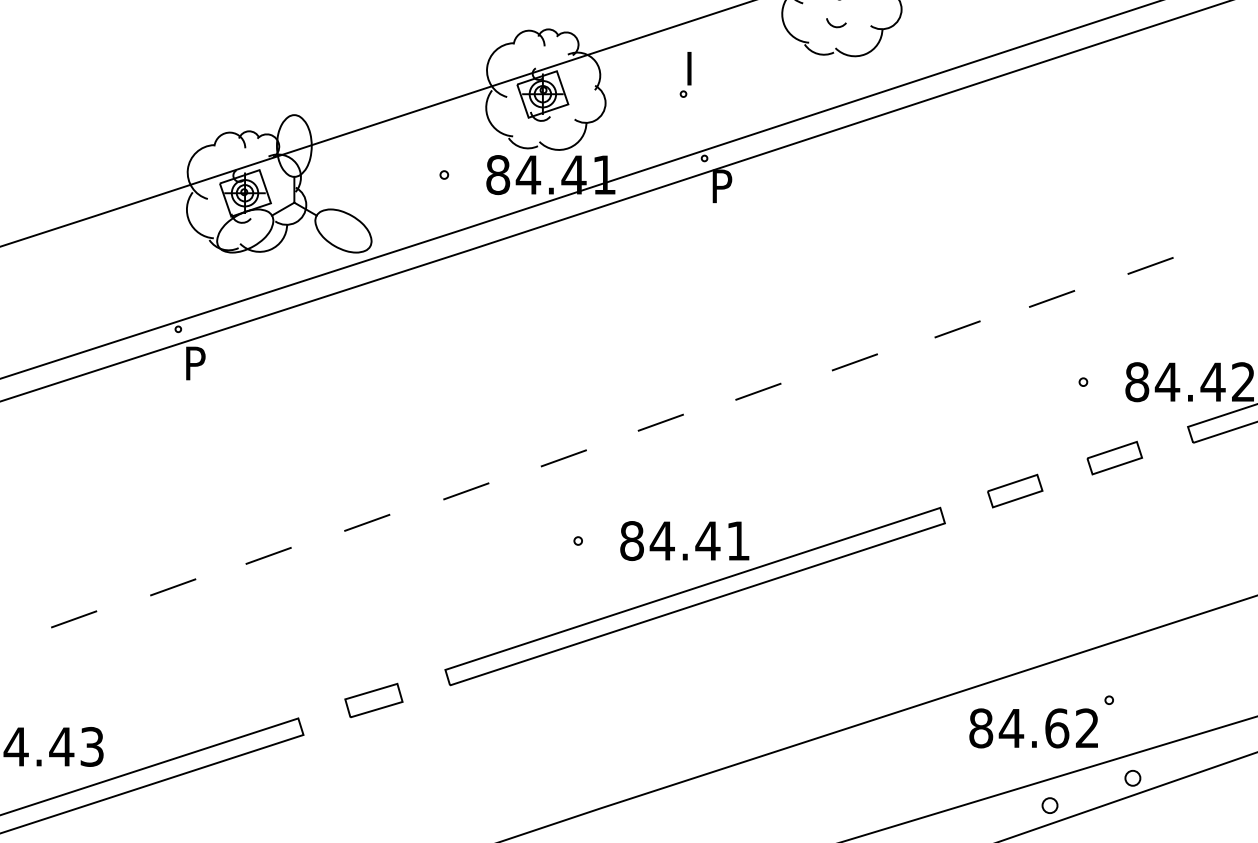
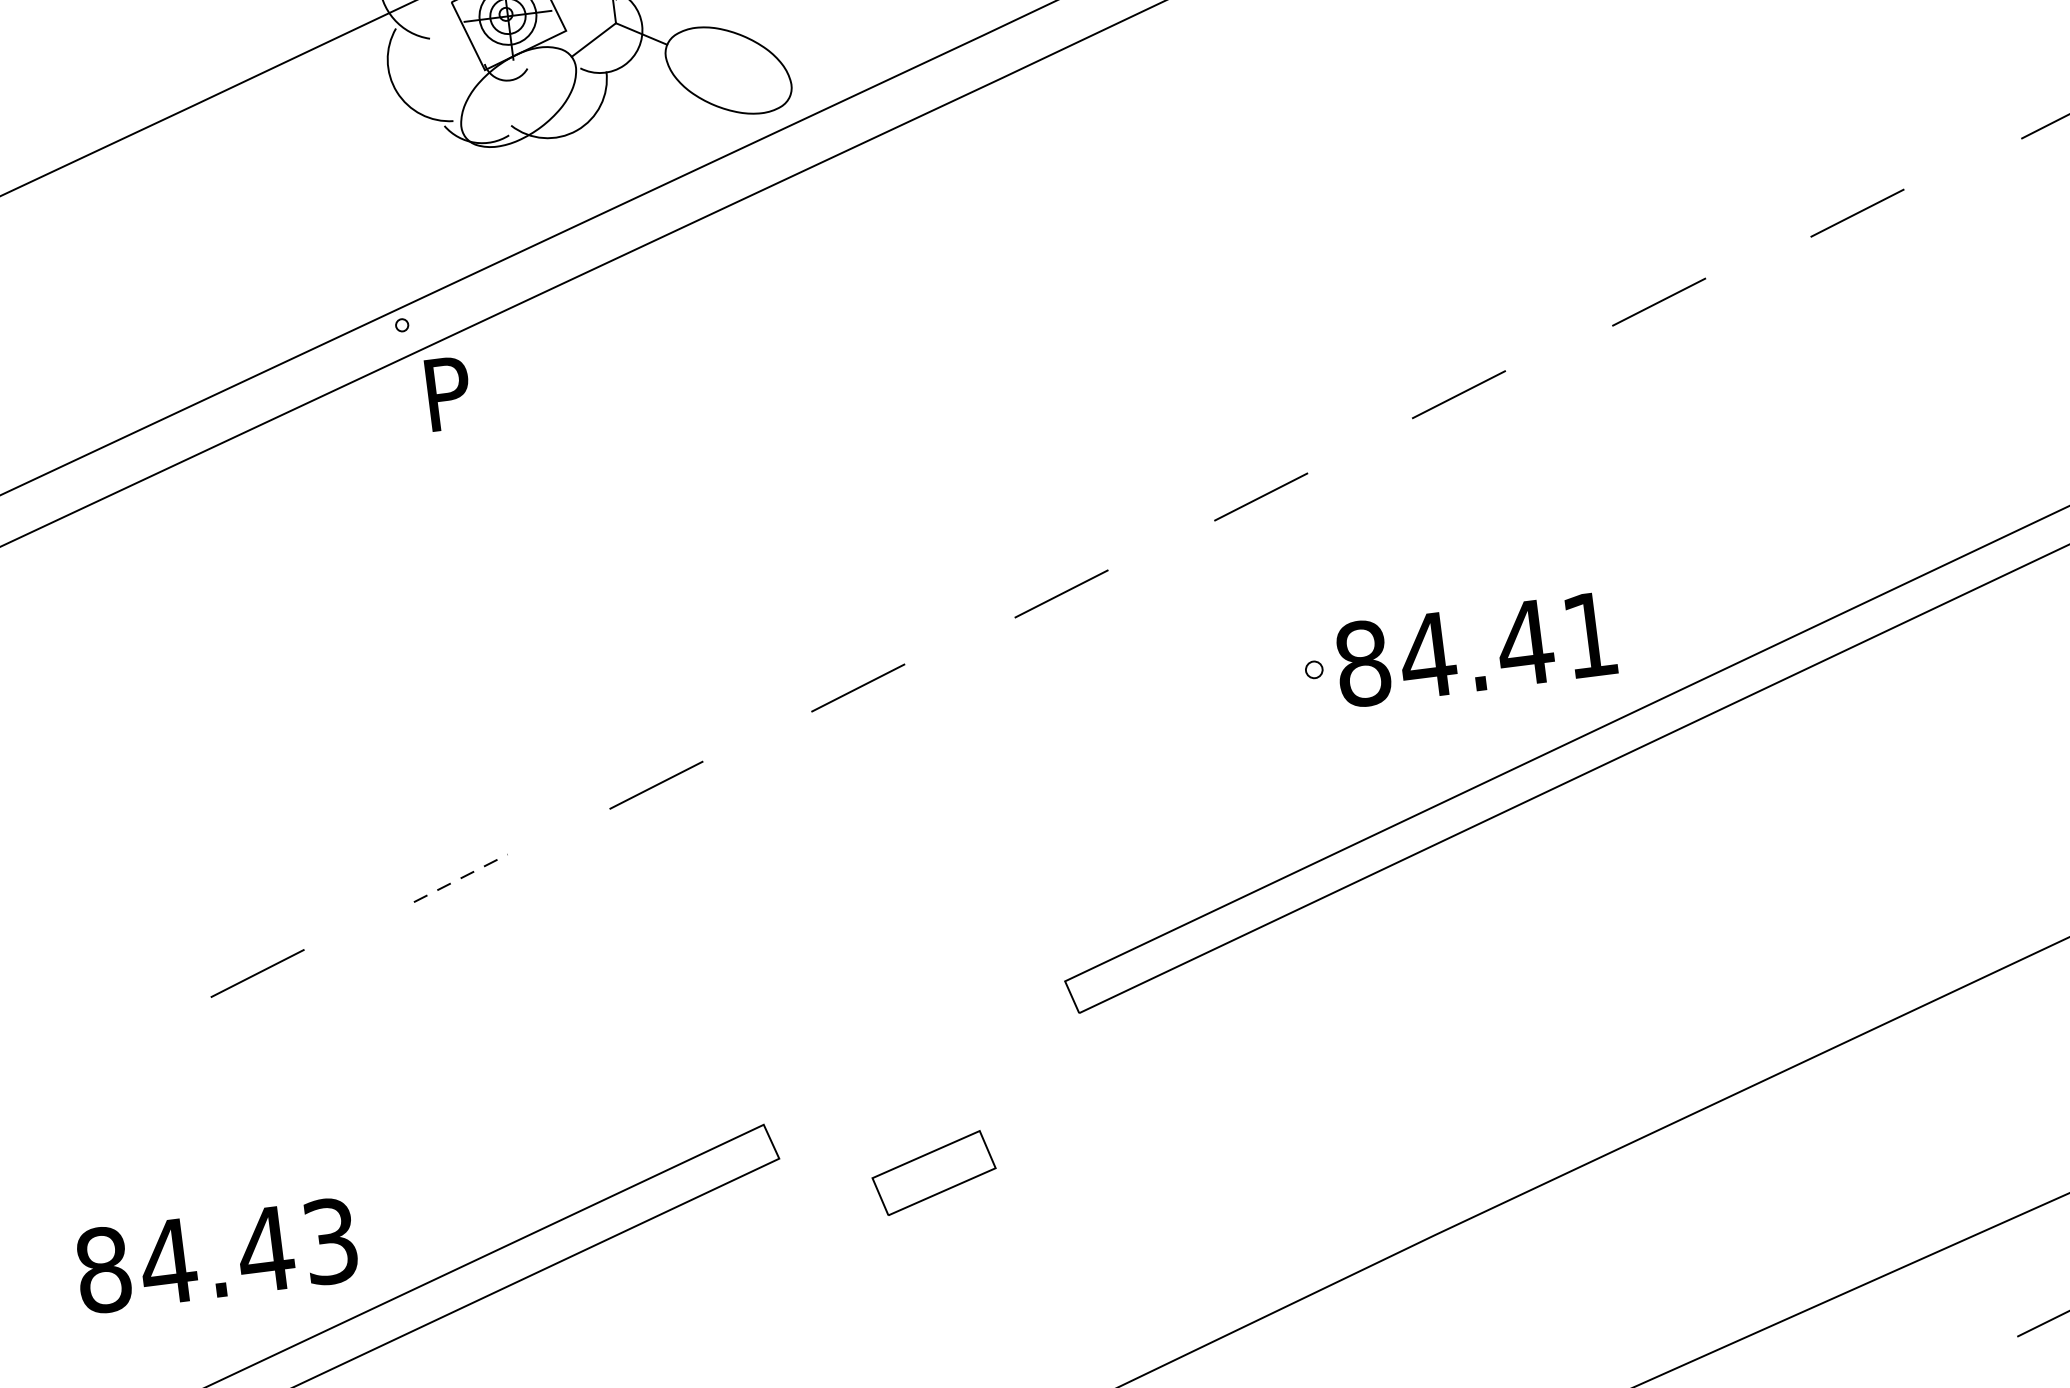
text: (684, 540) -> (1475, 648), moved
line: (173, 587) -> (461, 878), solid -> dashed
part: (373, 699) -> (932, 1170), moved

